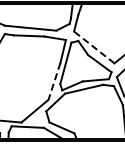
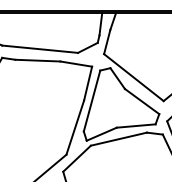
line: (94, 47) -> (134, 77), dashed -> solid
line: (54, 81) -> (75, 127), dashed -> solid

